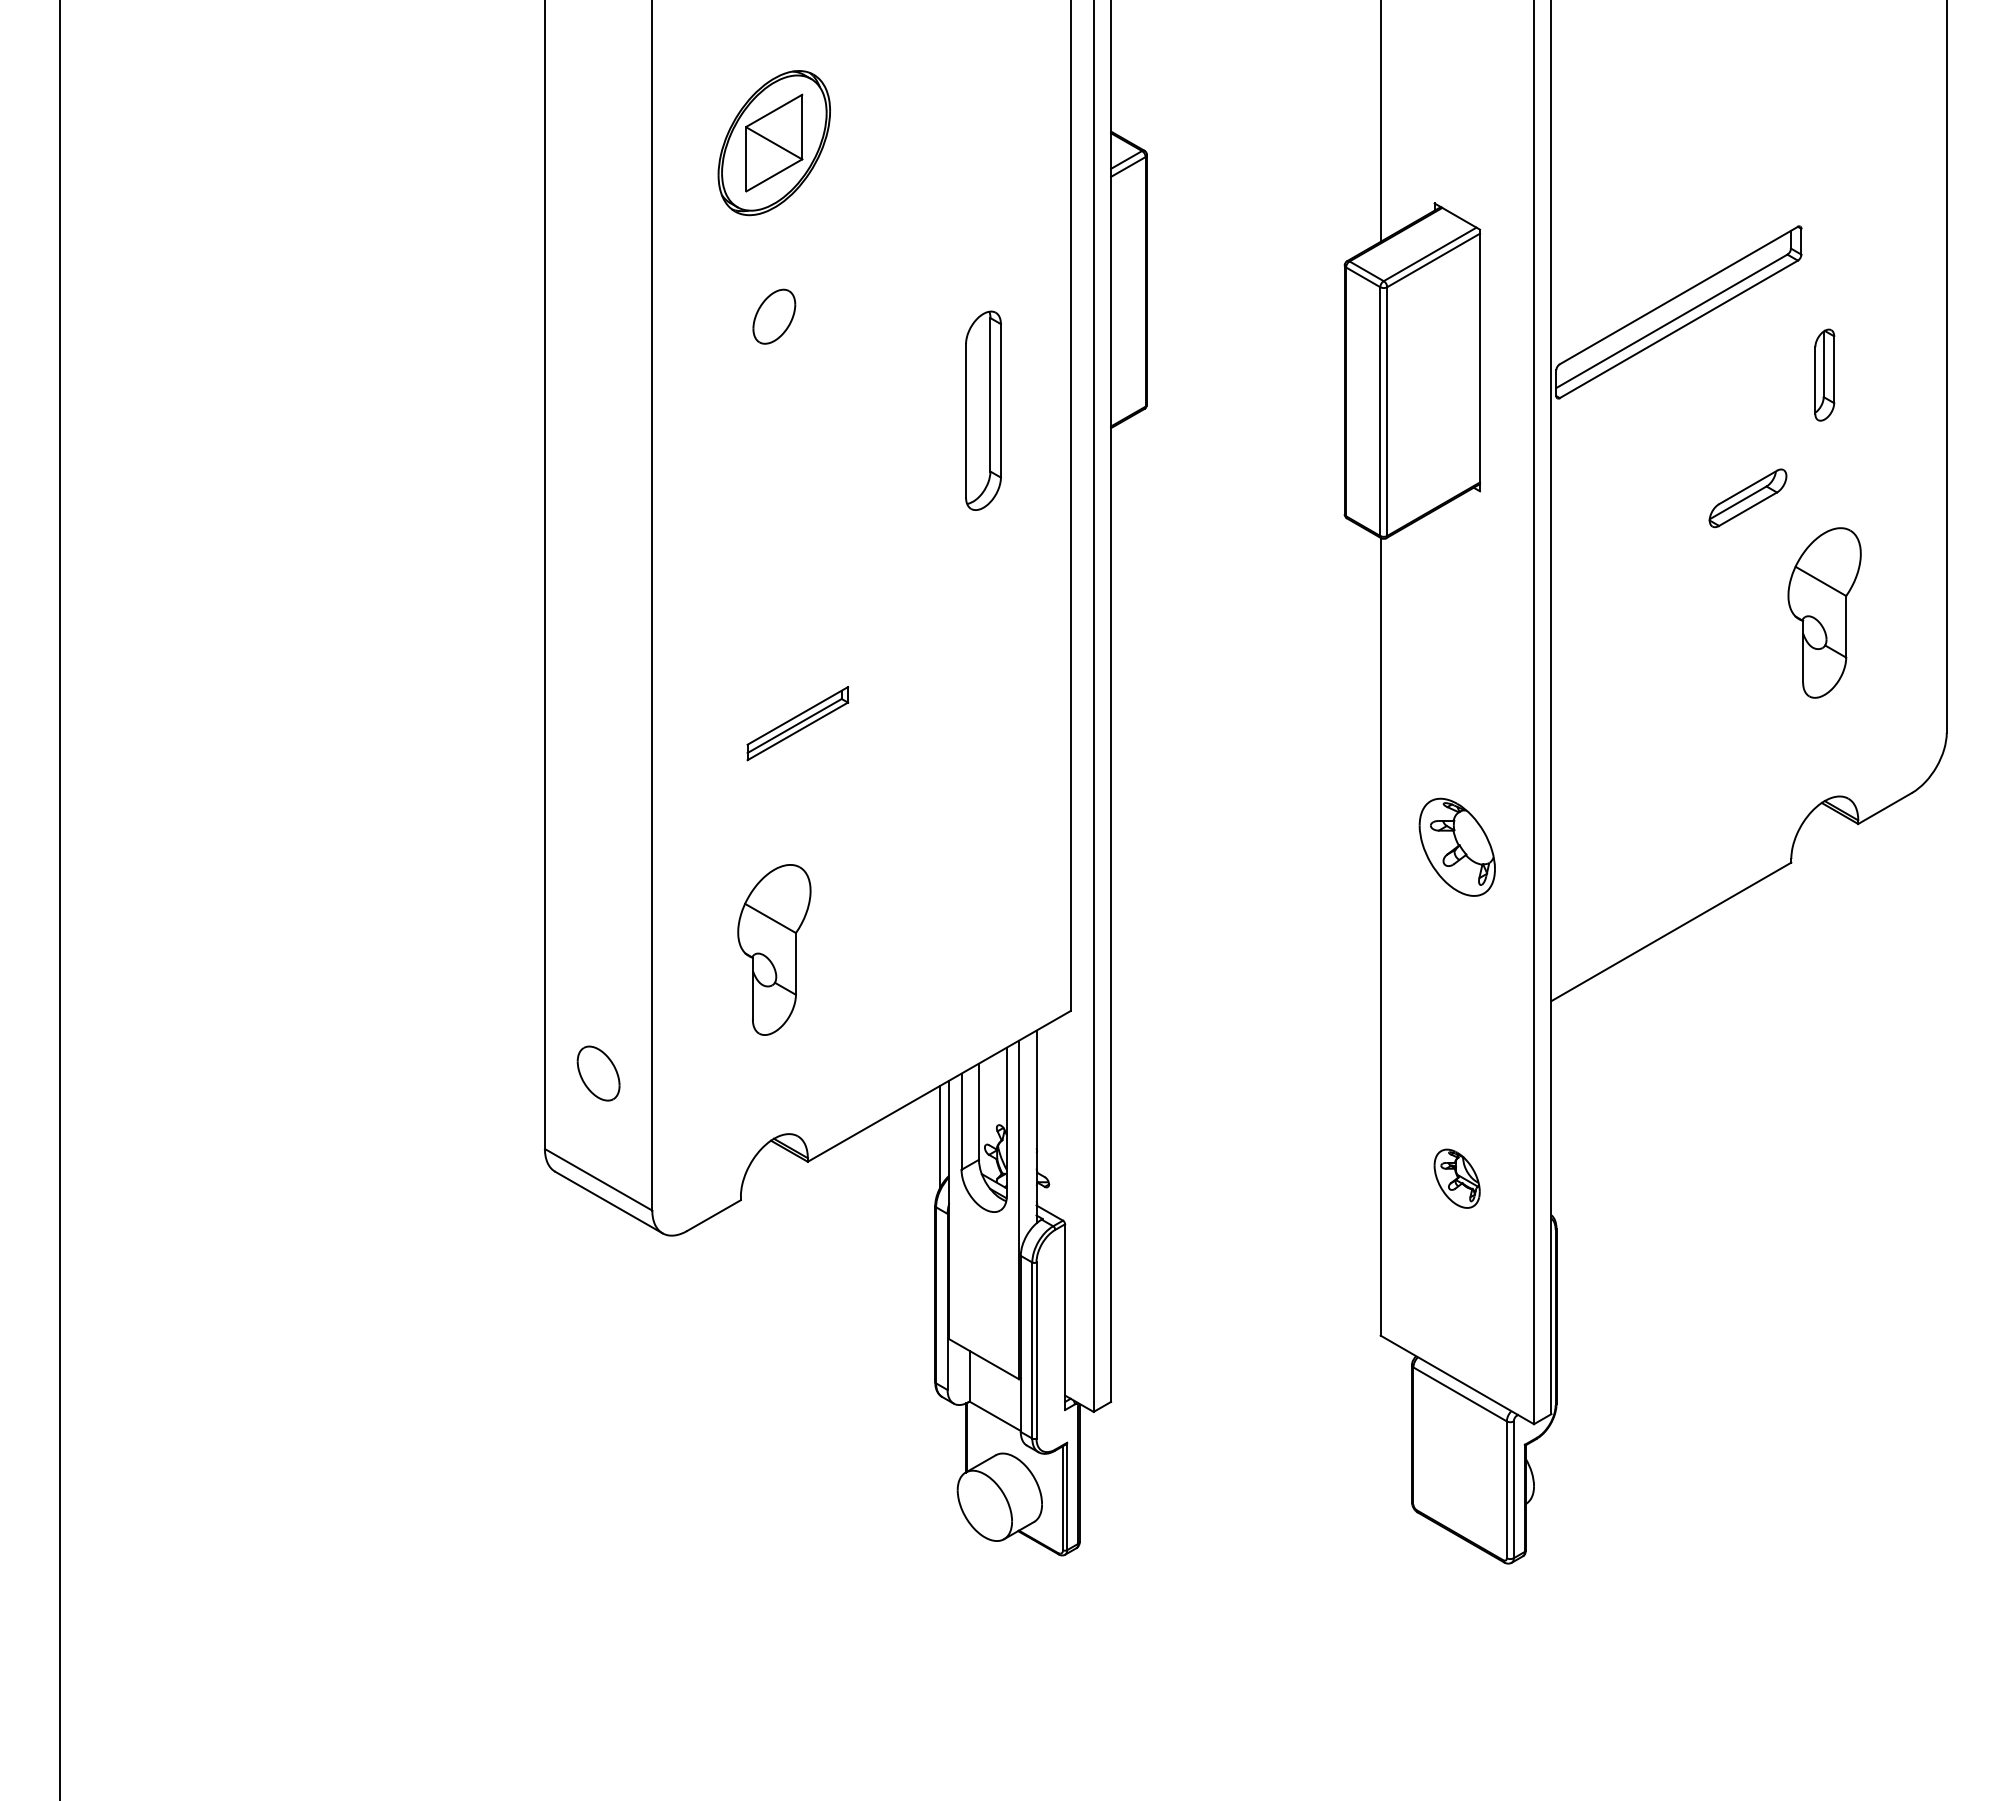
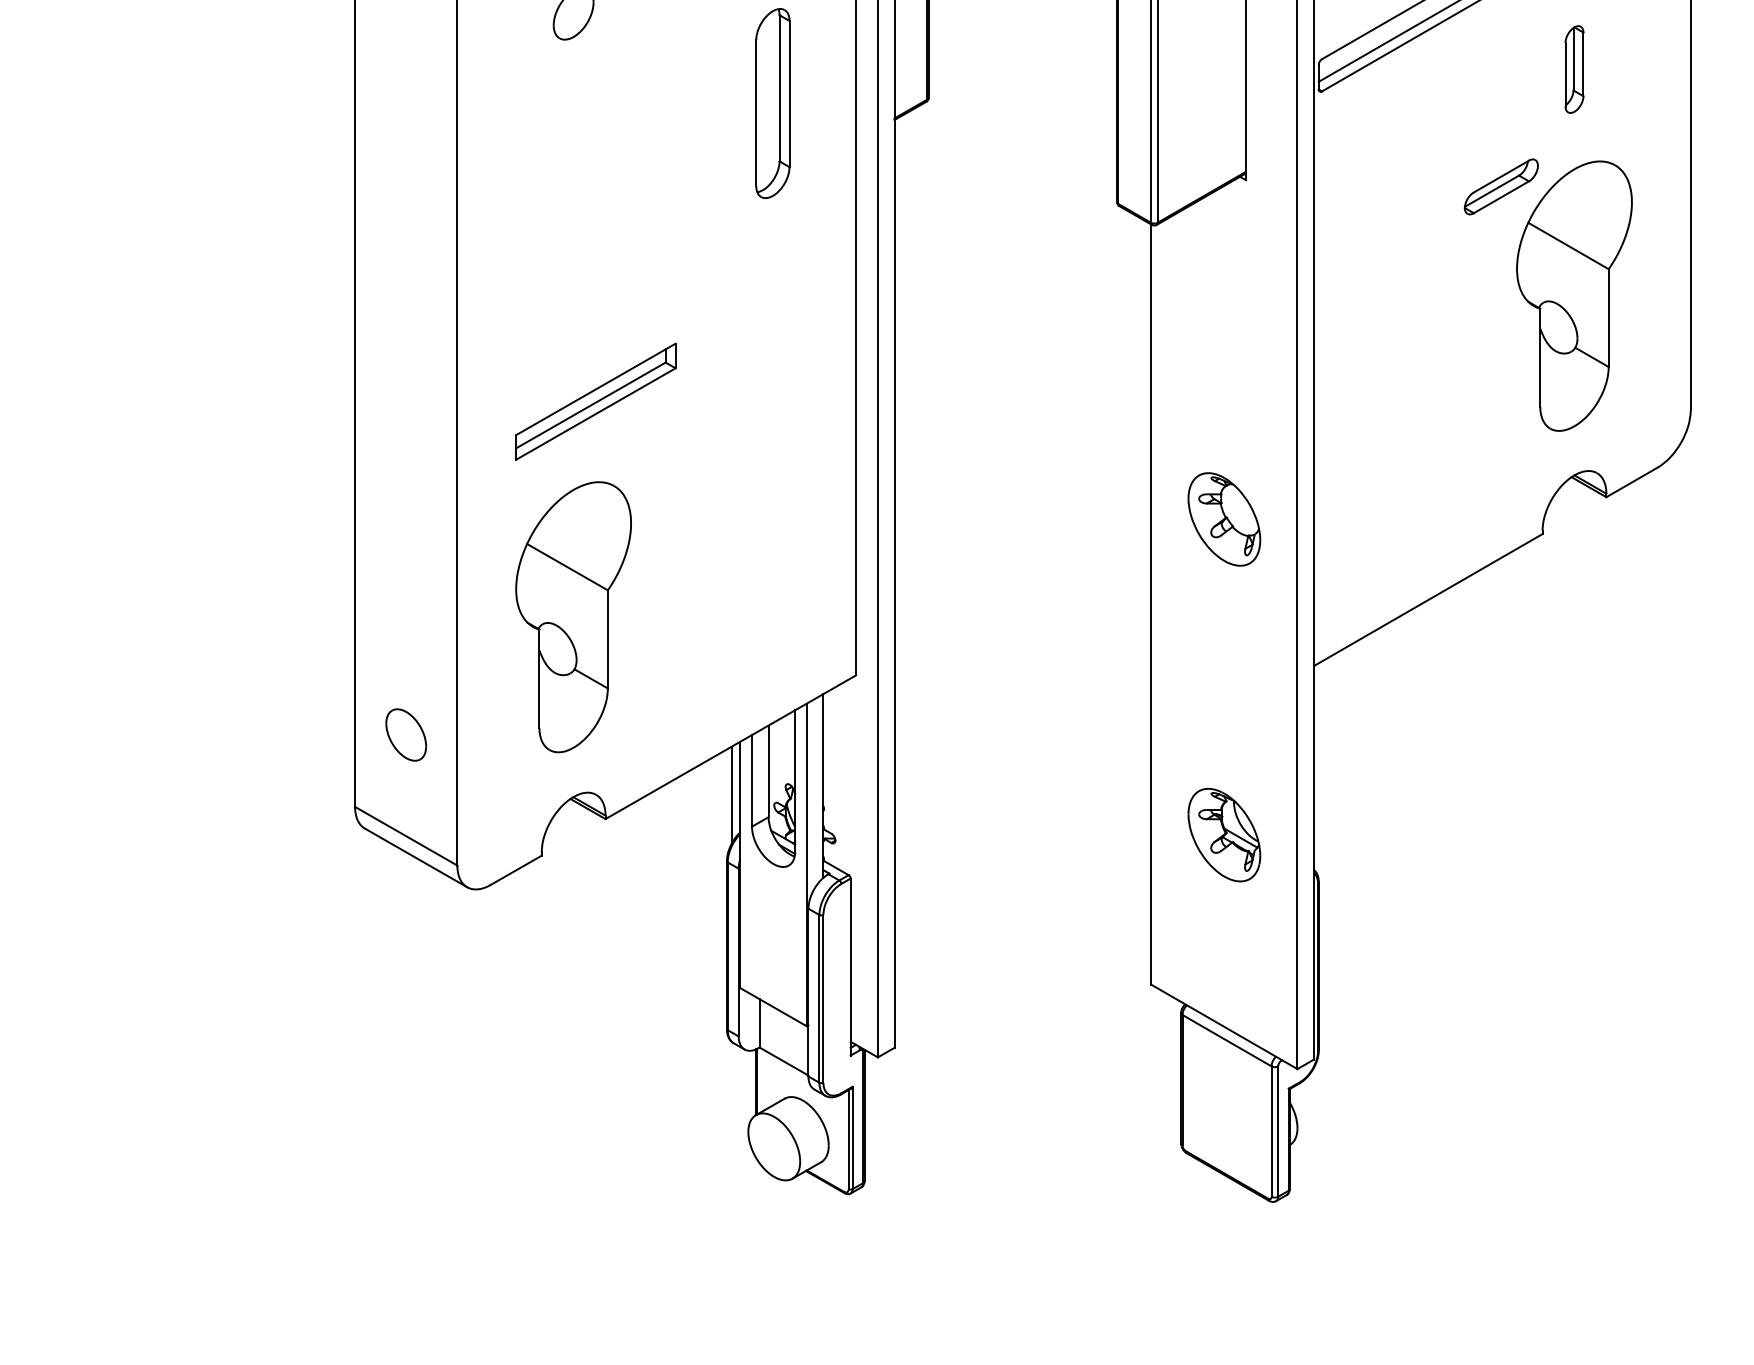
part: (1824, 612) -> (1574, 295), size x1.67
part: (797, 723) -> (595, 401), size x1.67
part: (774, 949) -> (573, 616), size x1.67
part: (1456, 1178) -> (1223, 834), size x1.67

